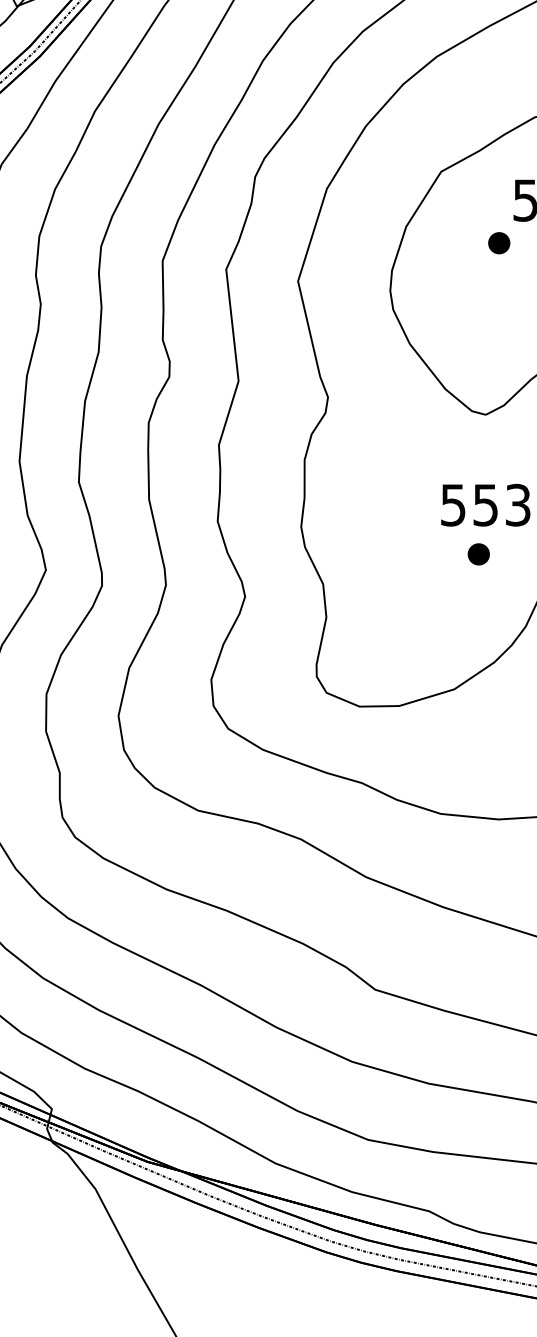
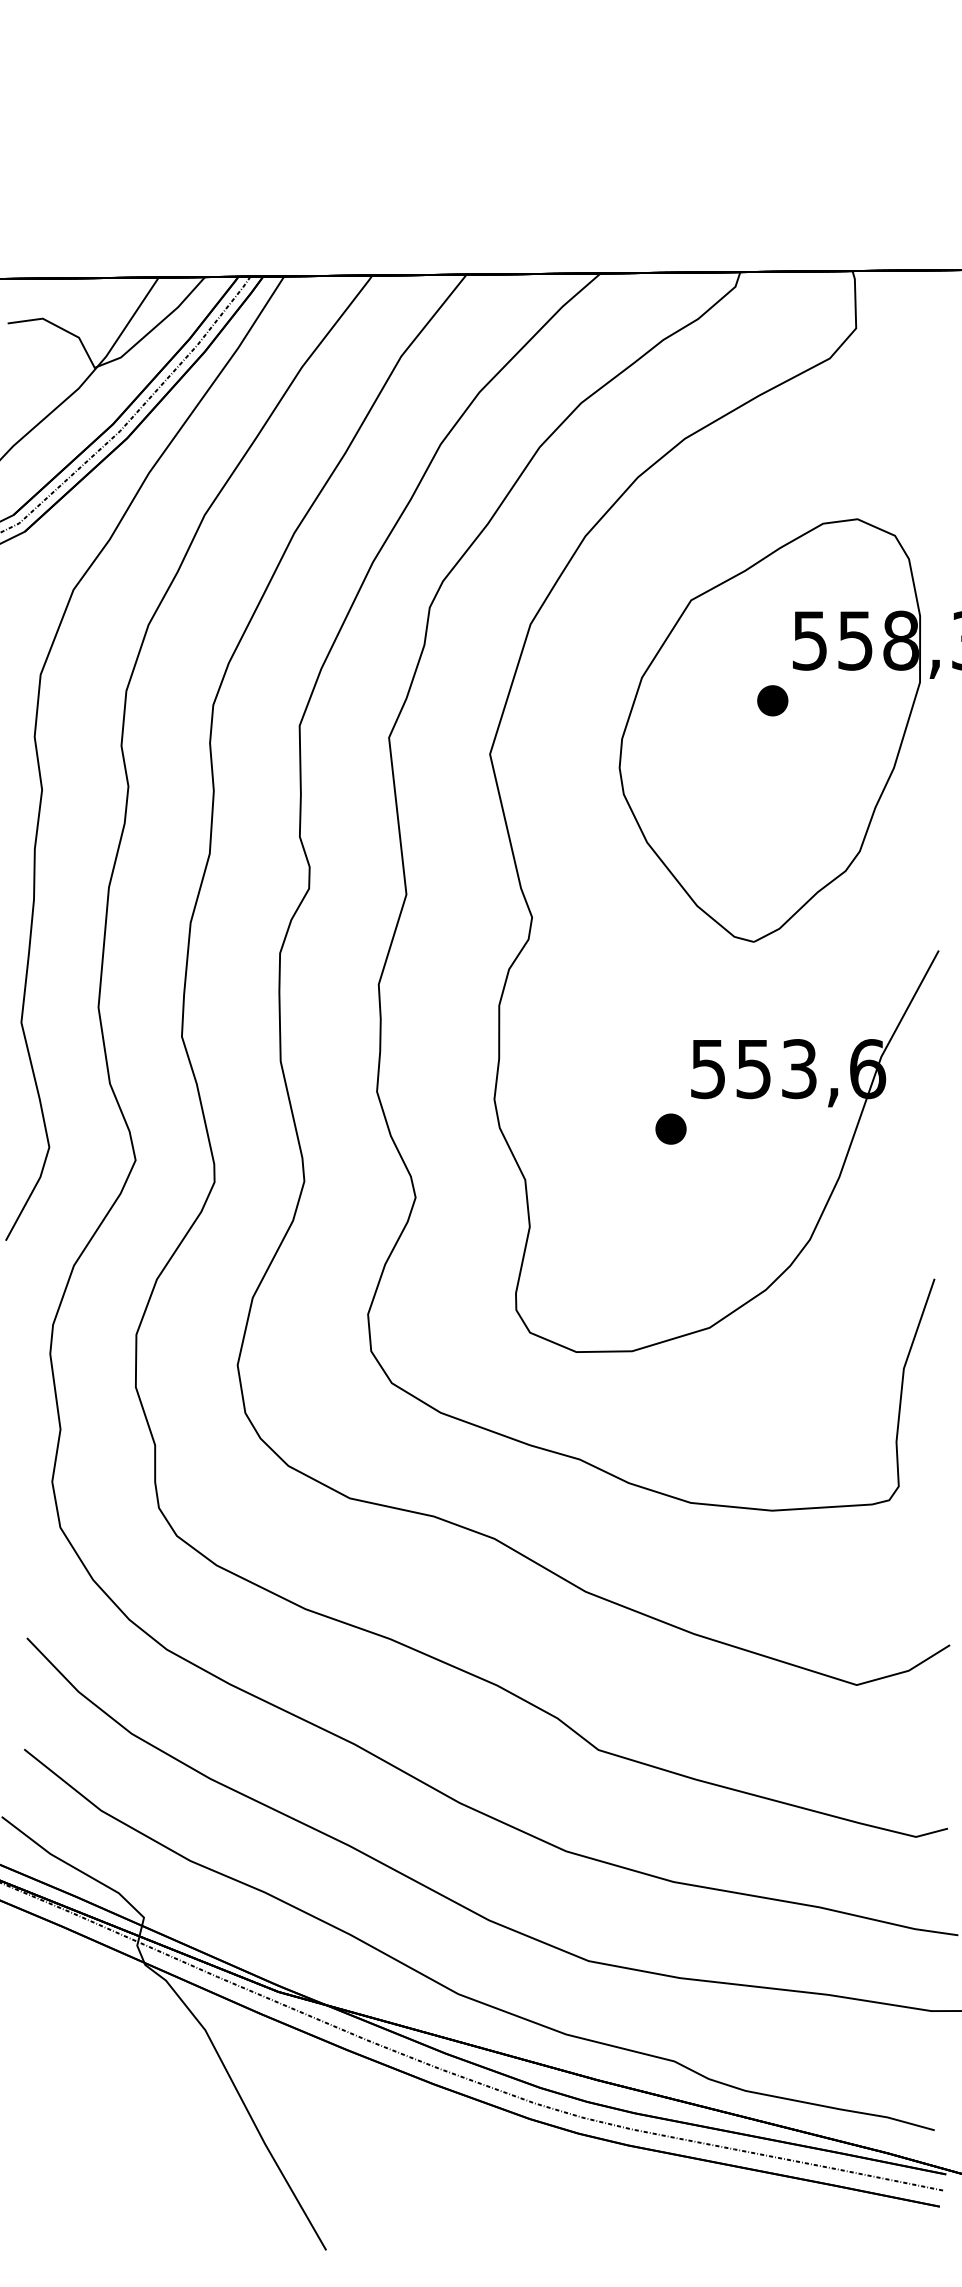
part: (478, 553) -> (670, 1128), moved

